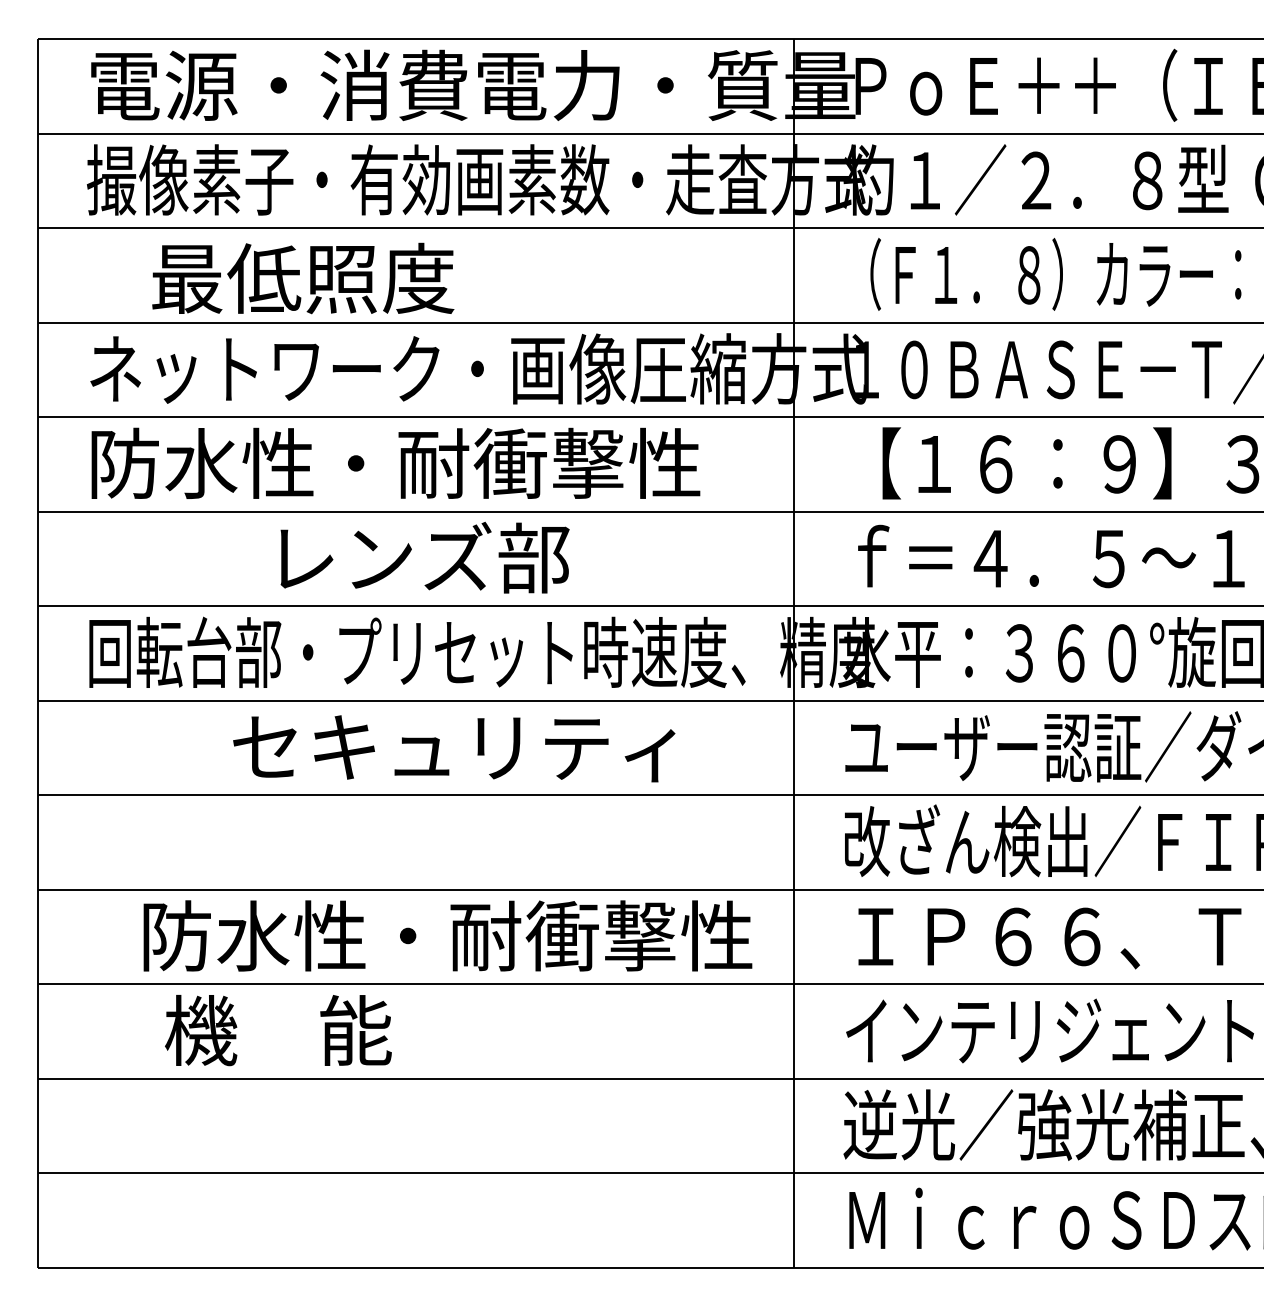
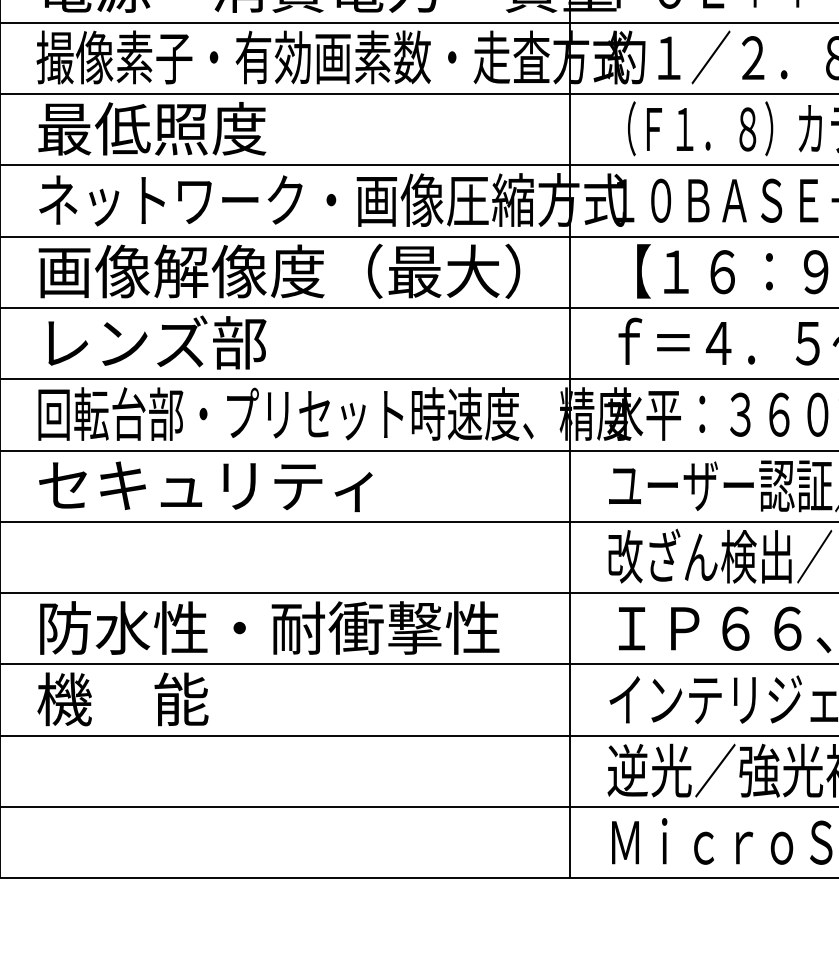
text: (303, 278) -> (152, 128), moved
text: (408, 463) -> (279, 271), 防水性・耐衝撃性 -> 画像解像度（最大）
text: (424, 557) -> (157, 342), moved
text: (454, 748) -> (206, 486), moved
text: (447, 935) -> (269, 627), moved
text: (278, 1030) -> (123, 699), moved

